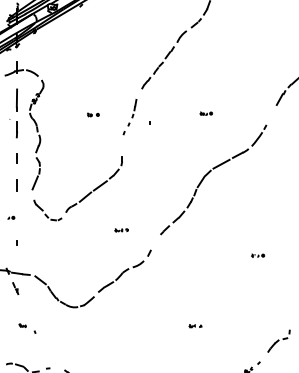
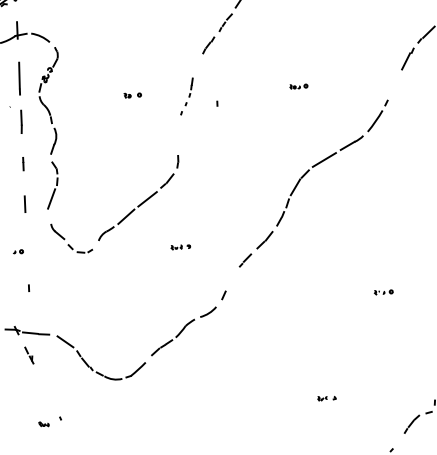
part: (129, 117) -> (186, 96), size x0.7
part: (121, 230) -> (180, 247), moved
part: (22, 325) -> (43, 424), moved
part: (195, 326) -> (327, 398), moved

